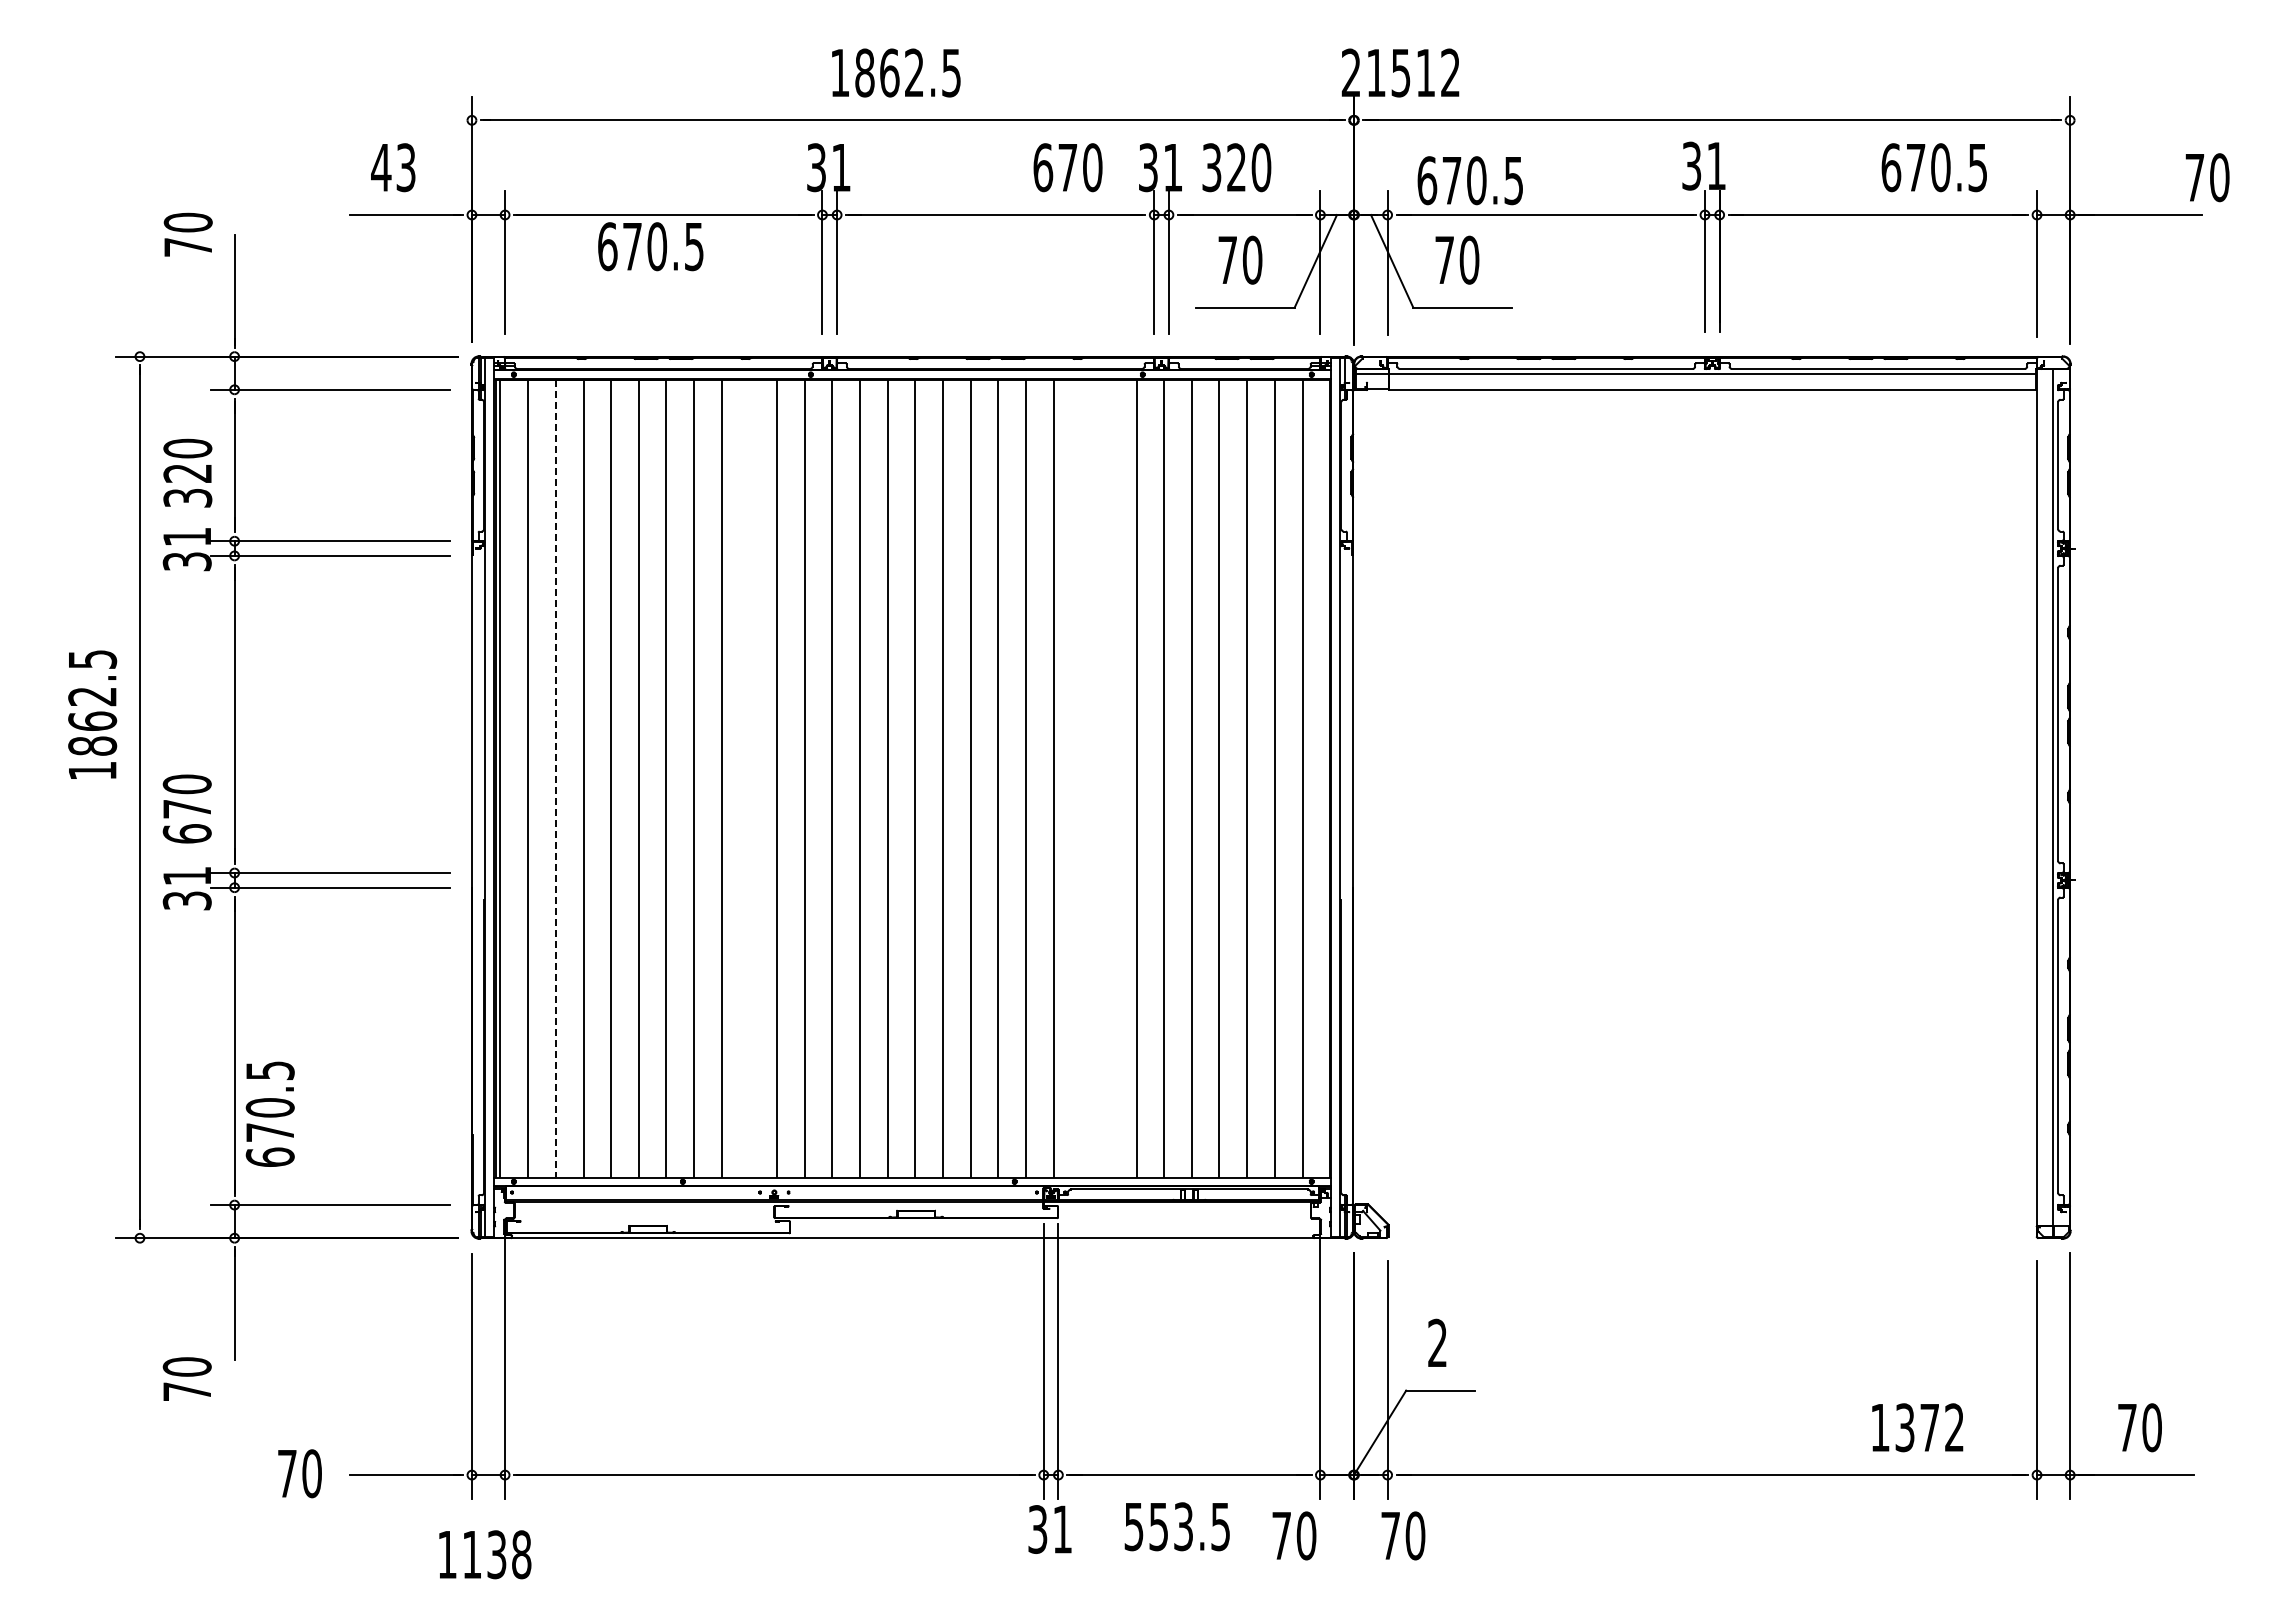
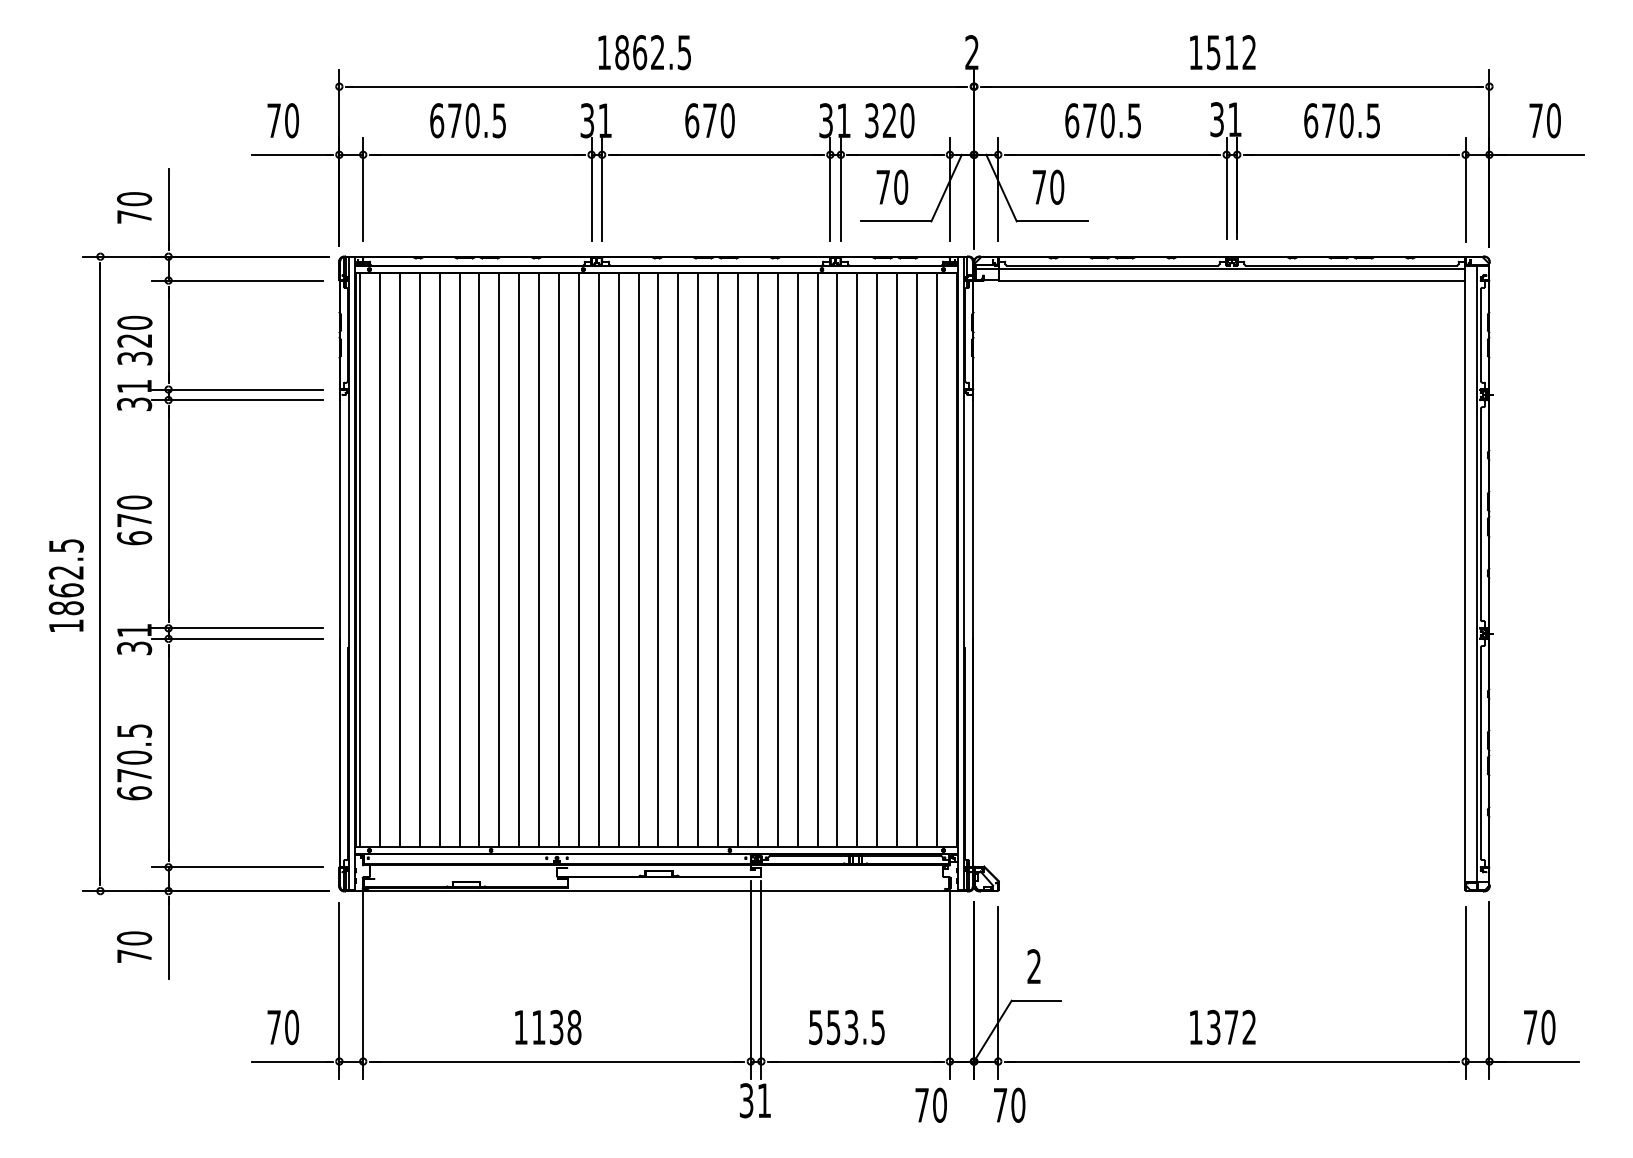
text: (1413, 72) -> (1222, 52), moved
text: (393, 167) -> (282, 120), 43 -> 70
text: (1067, 167) -> (709, 120), moved
text: (1933, 167) -> (1341, 120), moved
text: (2207, 177) -> (1545, 120), moved
text: (1469, 180) -> (1102, 120), moved
text: (187, 234) -> (133, 207), moved
text: (650, 246) -> (467, 120), moved
text: (92, 714) -> (66, 585), moved
line: (749, 777) -> (539, 559), added
line: (1081, 777) -> (778, 559), added
line: (1108, 777) -> (797, 559), added
line: (555, 778) -> (399, 560), dashed -> solid
text: (186, 808) -> (133, 519), moved
text: (269, 1113) -> (133, 761), moved
text: (186, 1378) -> (133, 946), moved
text: (1917, 1427) -> (1222, 1027), moved
text: (299, 1473) -> (282, 1027), moved
text: (1176, 1526) -> (846, 1027), moved
text: (485, 1554) -> (548, 1027), moved

